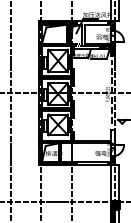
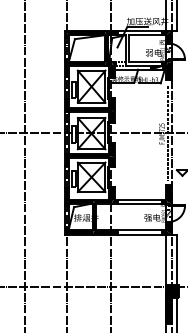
fill: (112, 137) -> (168, 194), added

